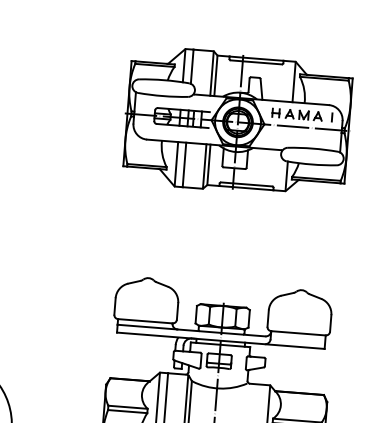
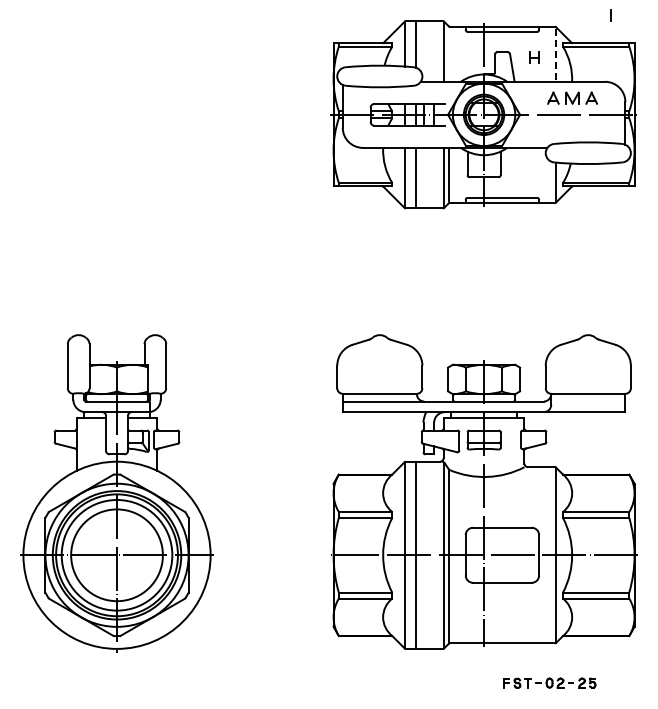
line: (216, 76) -> (449, 54), removed
line: (293, 82) -> (555, 55), solid -> dashed
part: (276, 113) -> (534, 57), moved
line: (331, 117) -> (610, 15), moved

